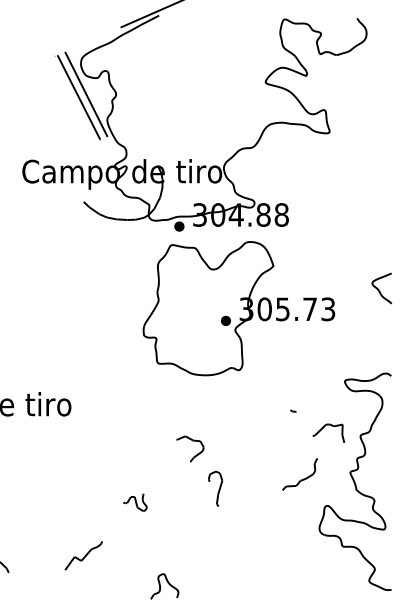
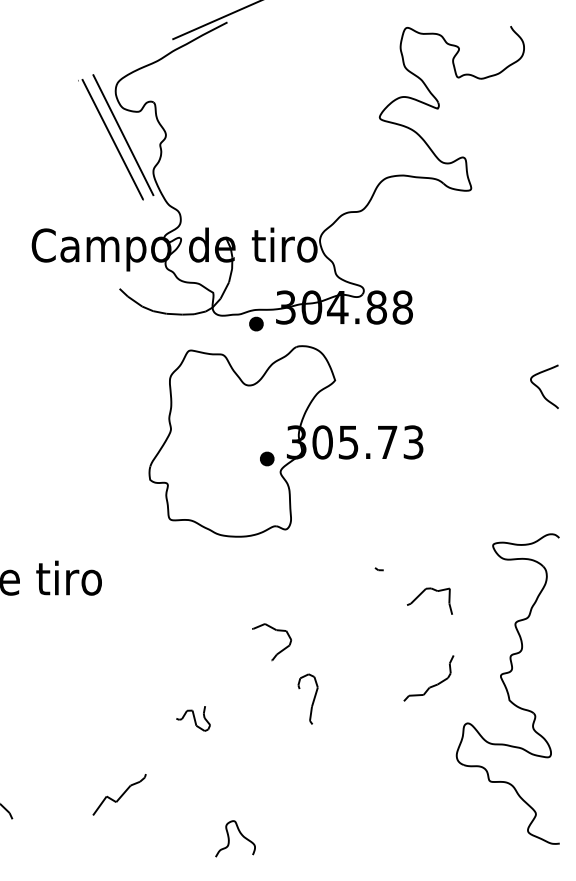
curve: (379, 289) -> (541, 388), moved
part: (238, 308) -> (285, 441), moved
curve: (320, 428) -> (418, 594), moved

